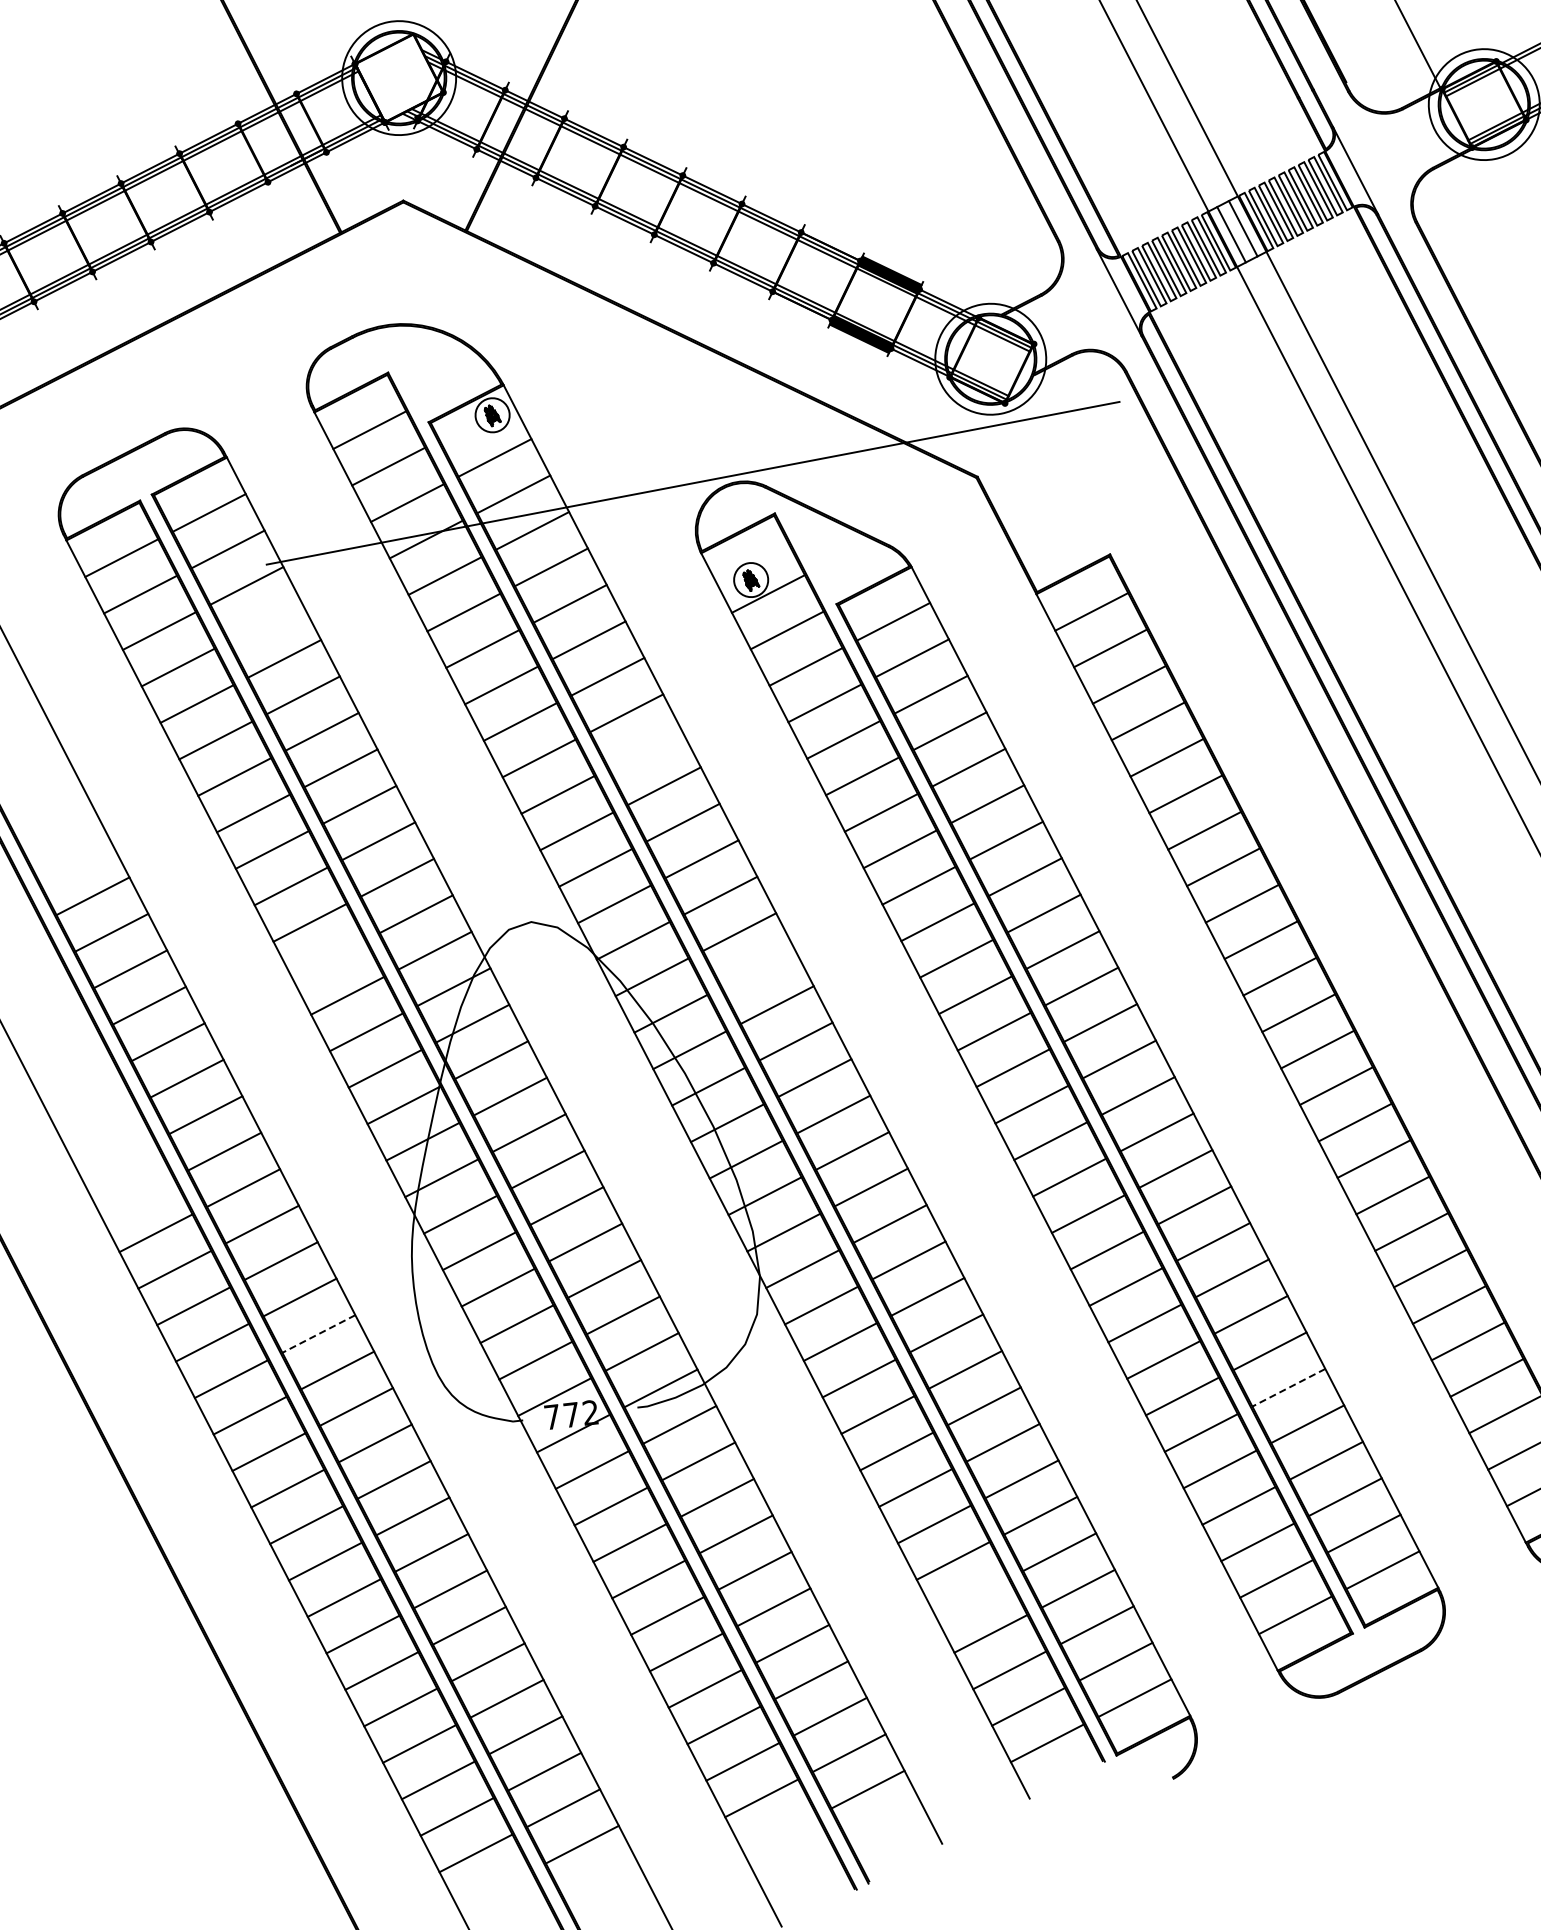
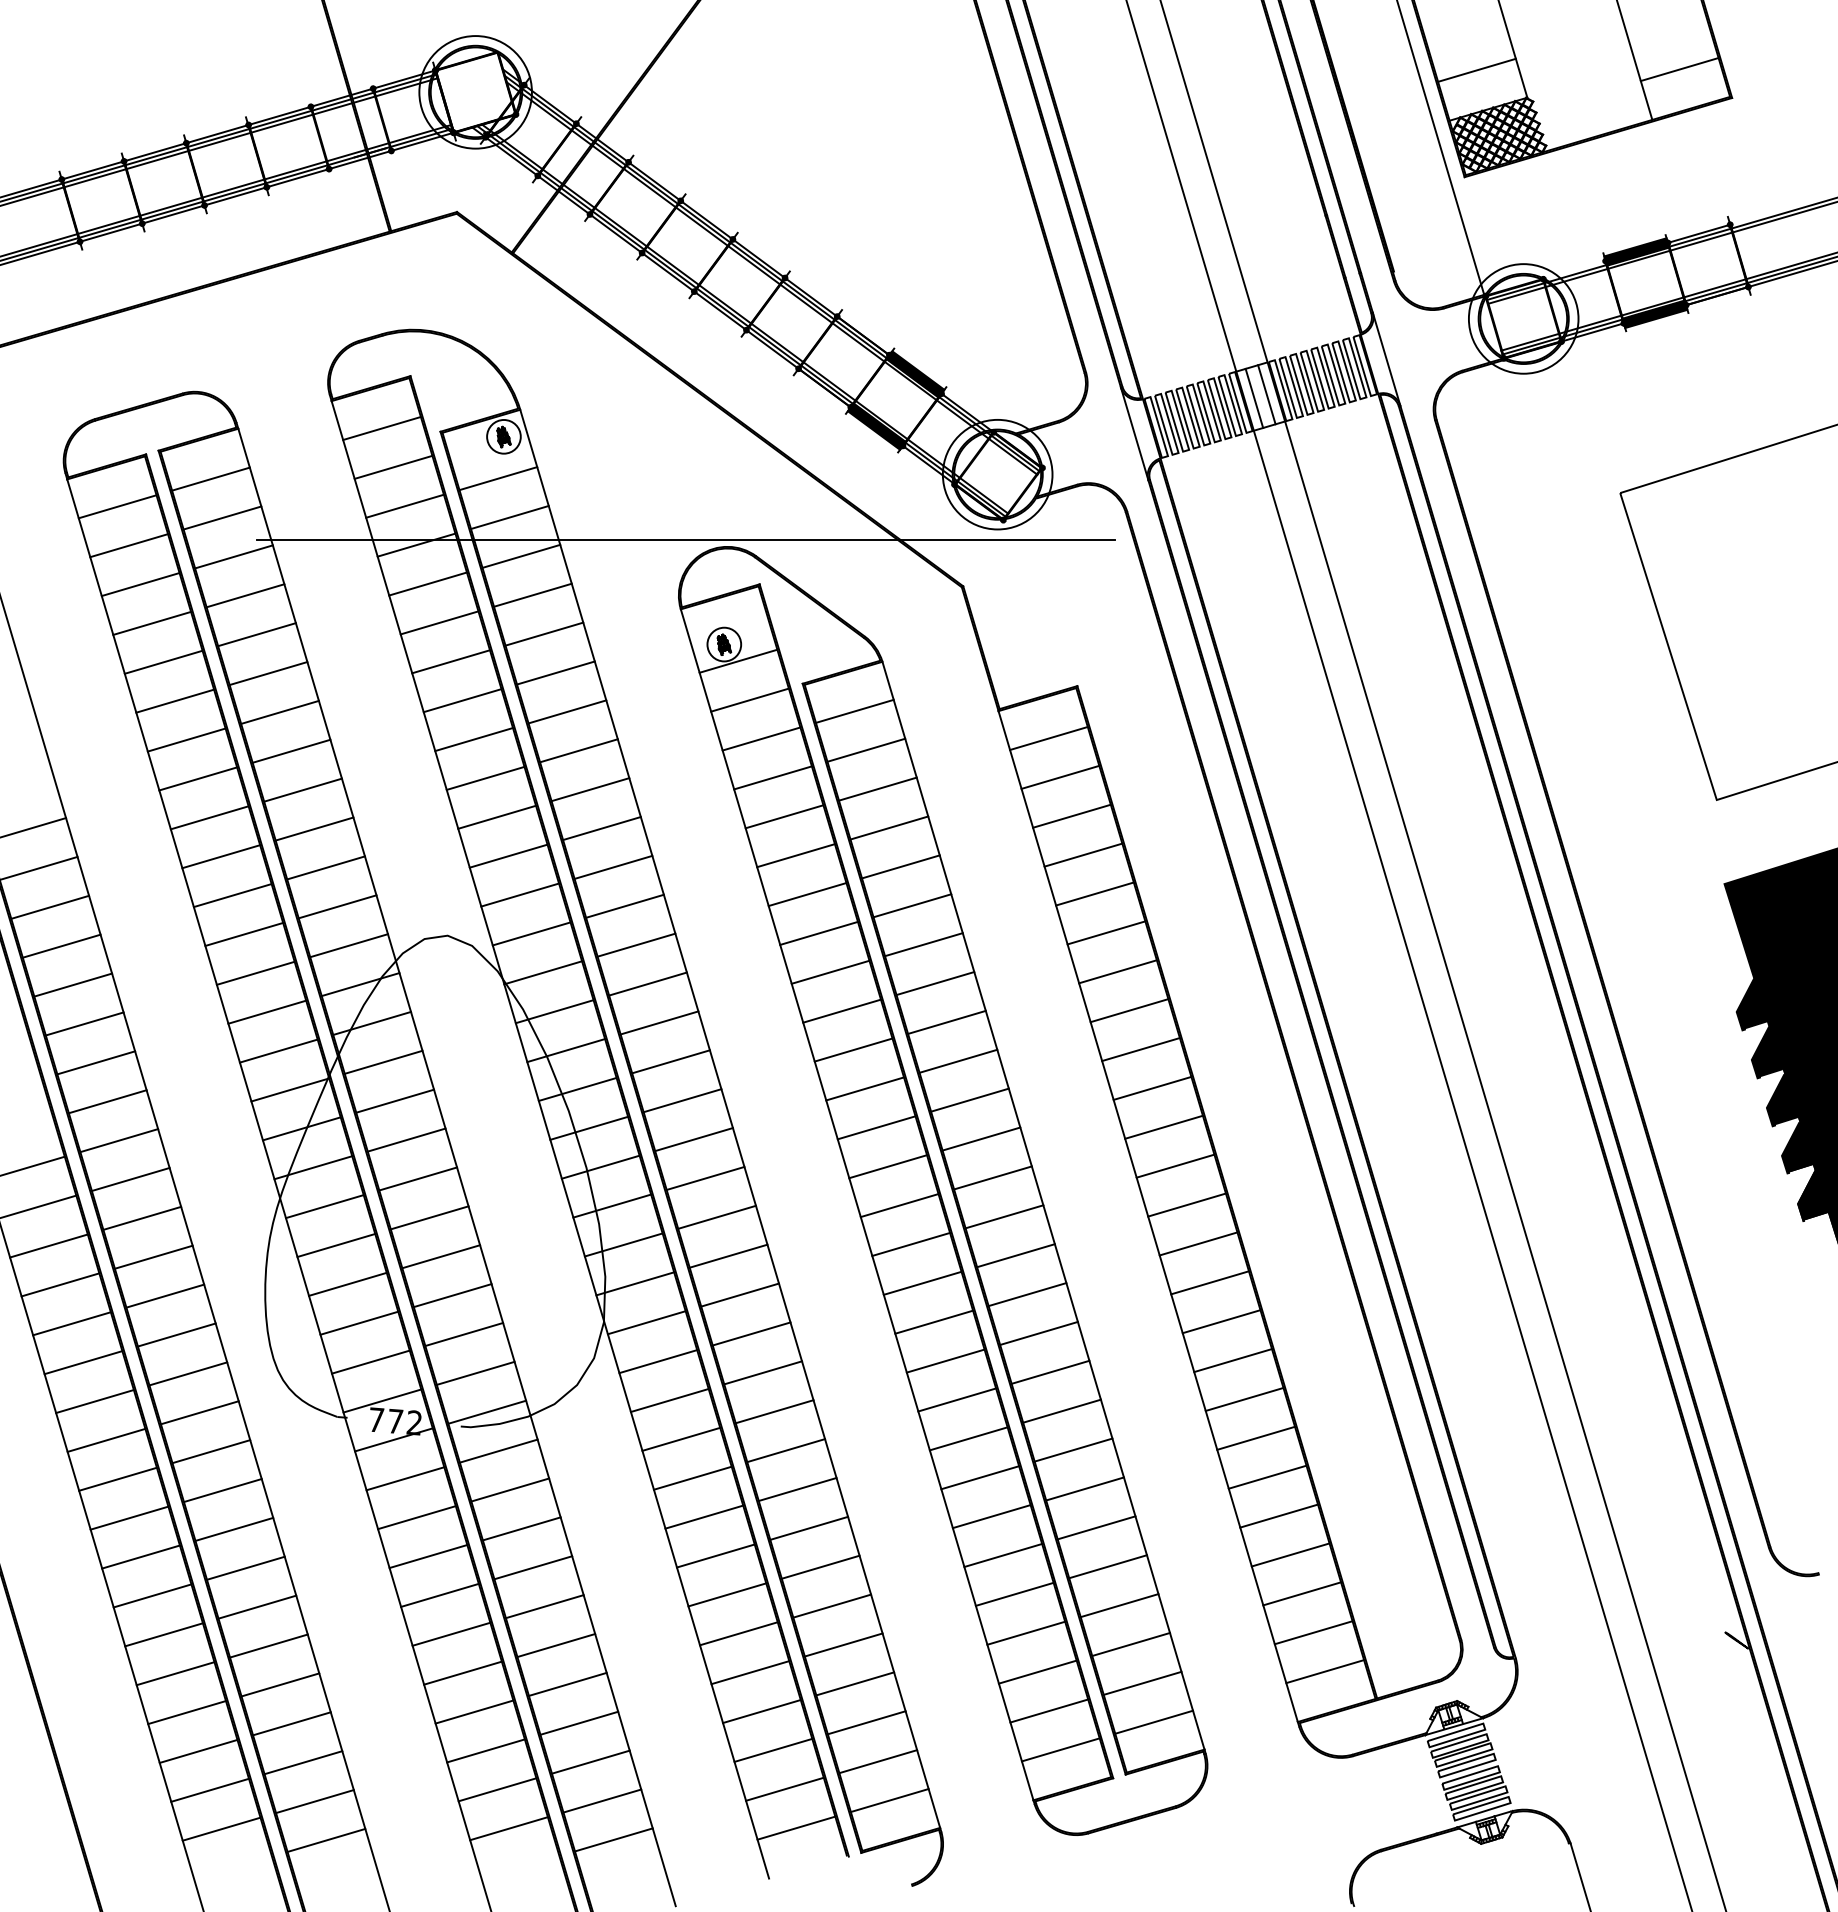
line: (265, 622) -> (245, 595), added
line: (645, 749) -> (590, 789), added
line: (328, 958) -> (244, 933), added
line: (758, 968) -> (659, 1022), added
line: (319, 1334) -> (165, 1296), dashed -> solid
line: (1288, 1387) -> (1096, 1527), dashed -> solid
line: (972, 1597) -> (750, 1672), added

